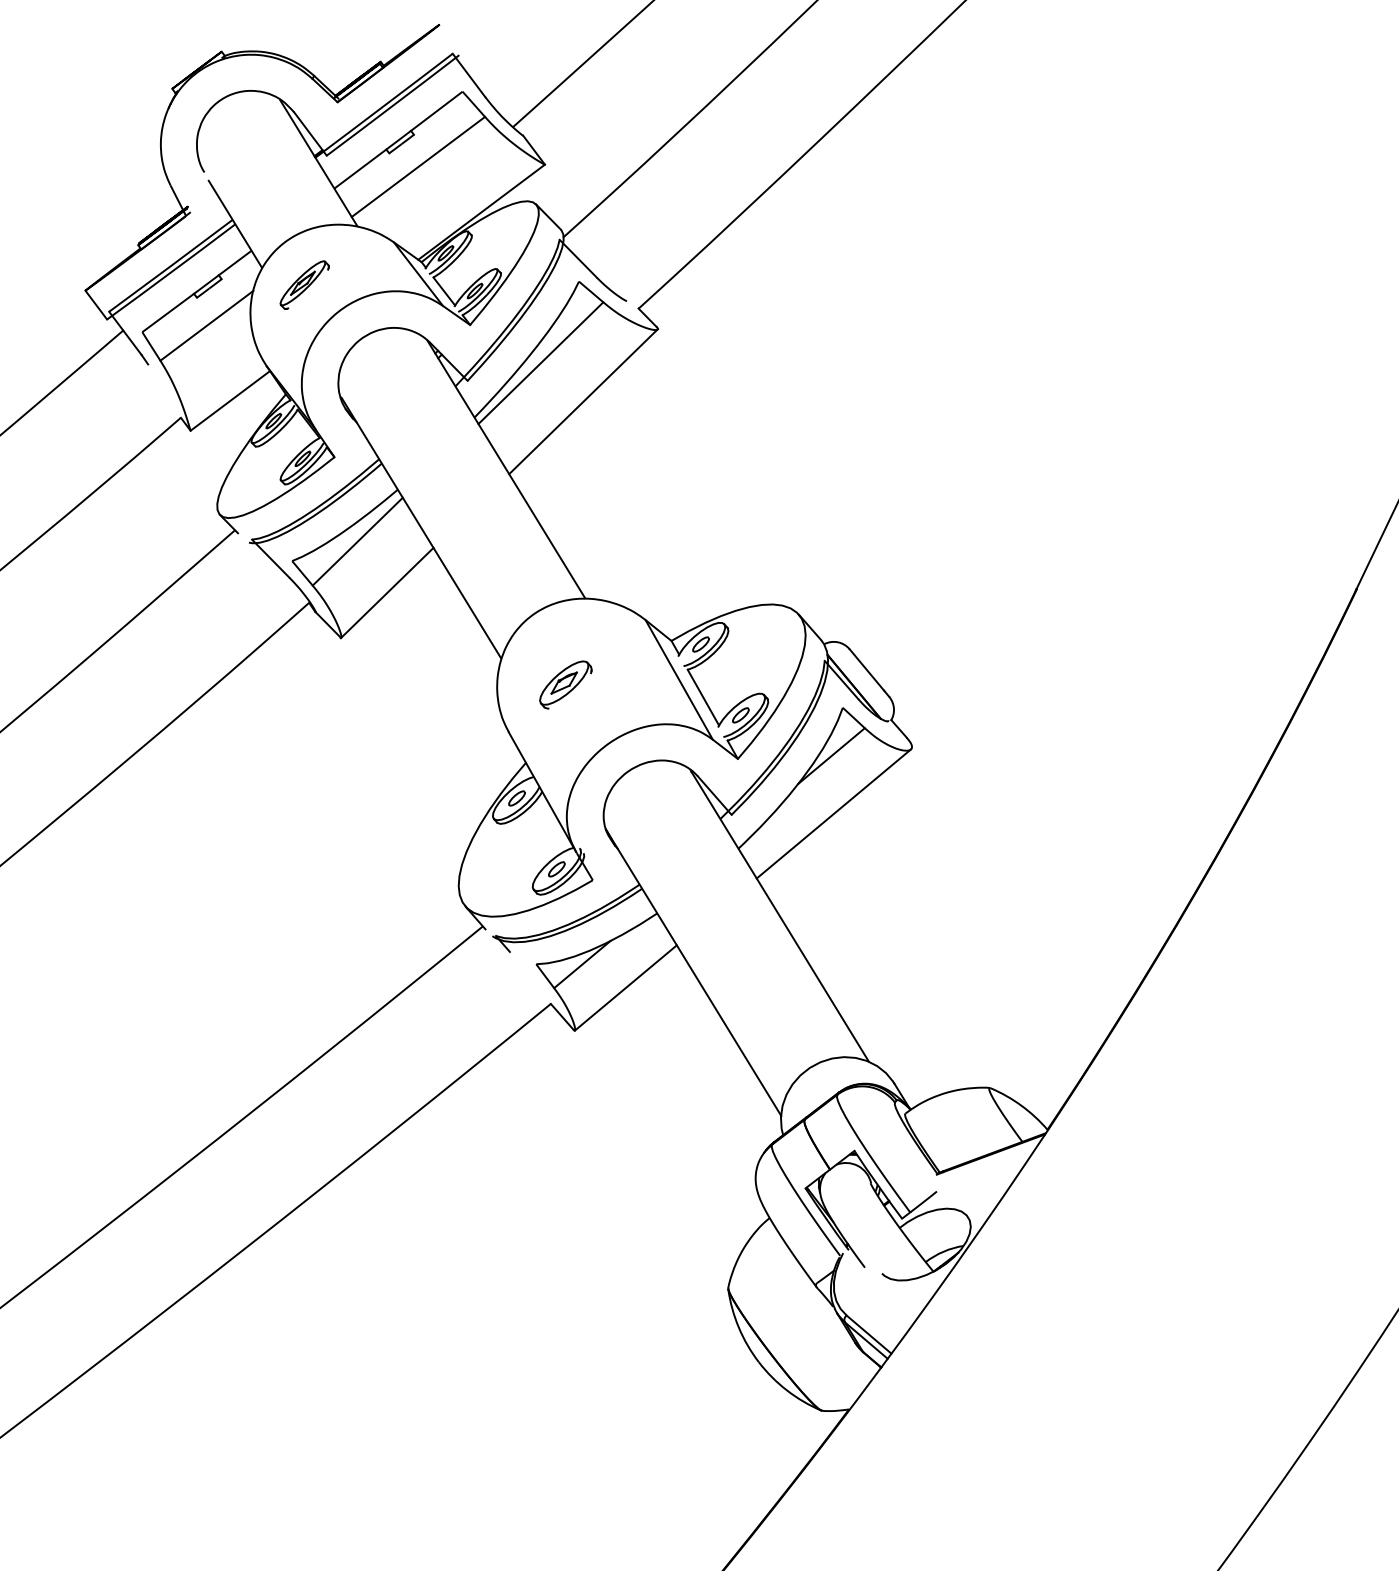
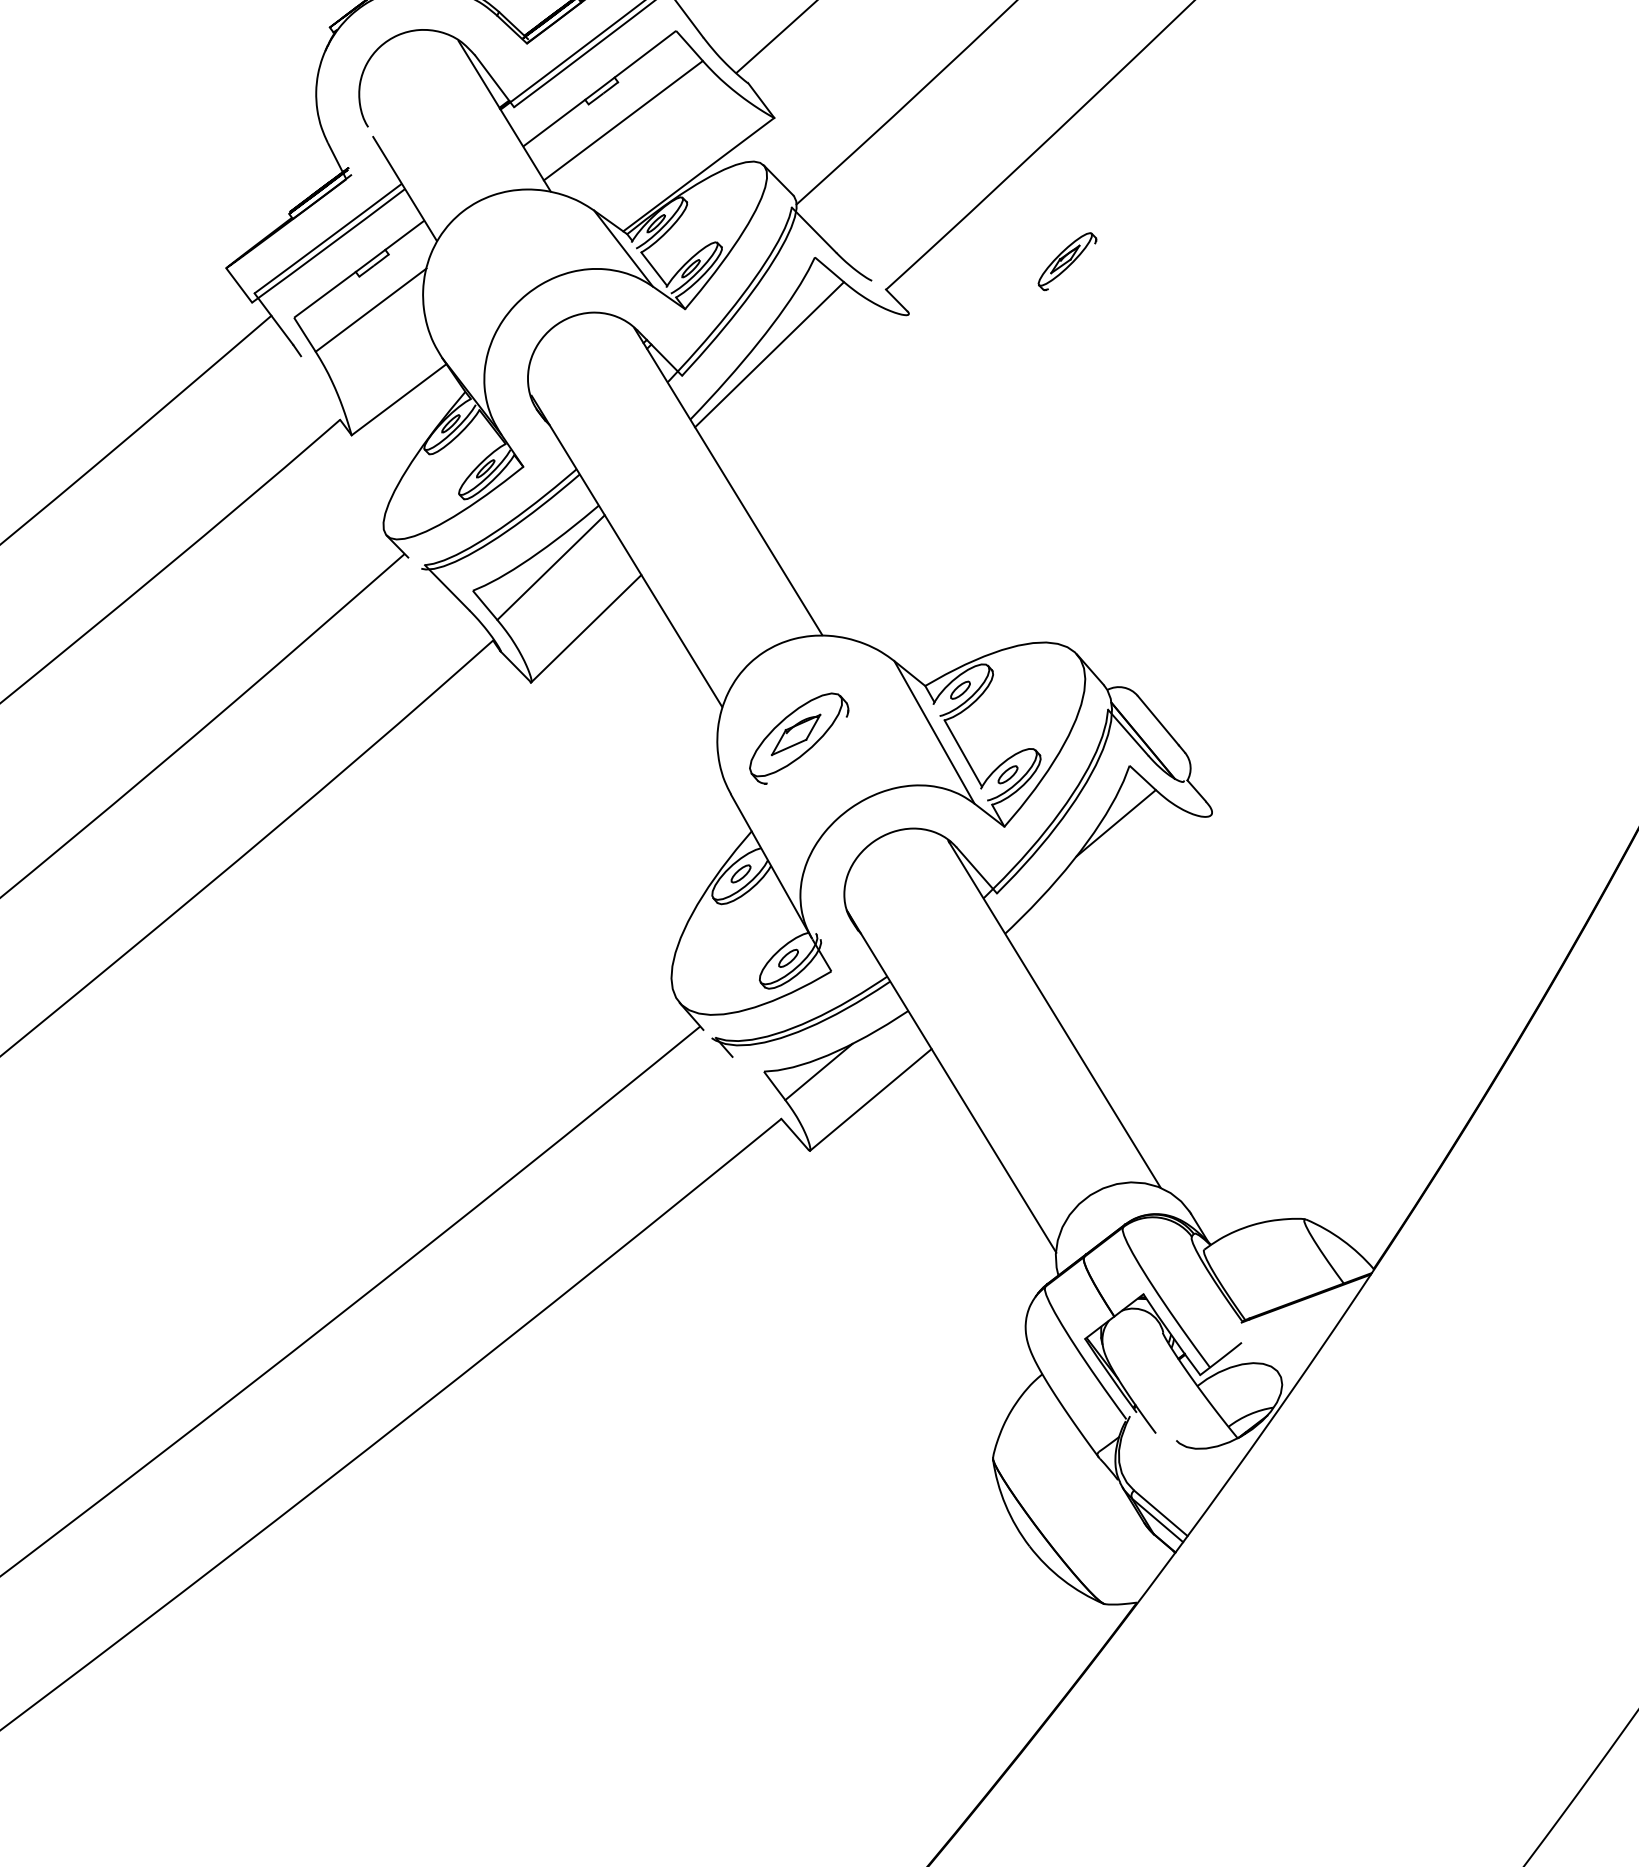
part: (304, 284) -> (1067, 260), moved
line: (583, 401) -> (820, 400), removed
part: (565, 684) -> (798, 737), size x1.6
line: (833, 813) -> (1118, 891), removed

